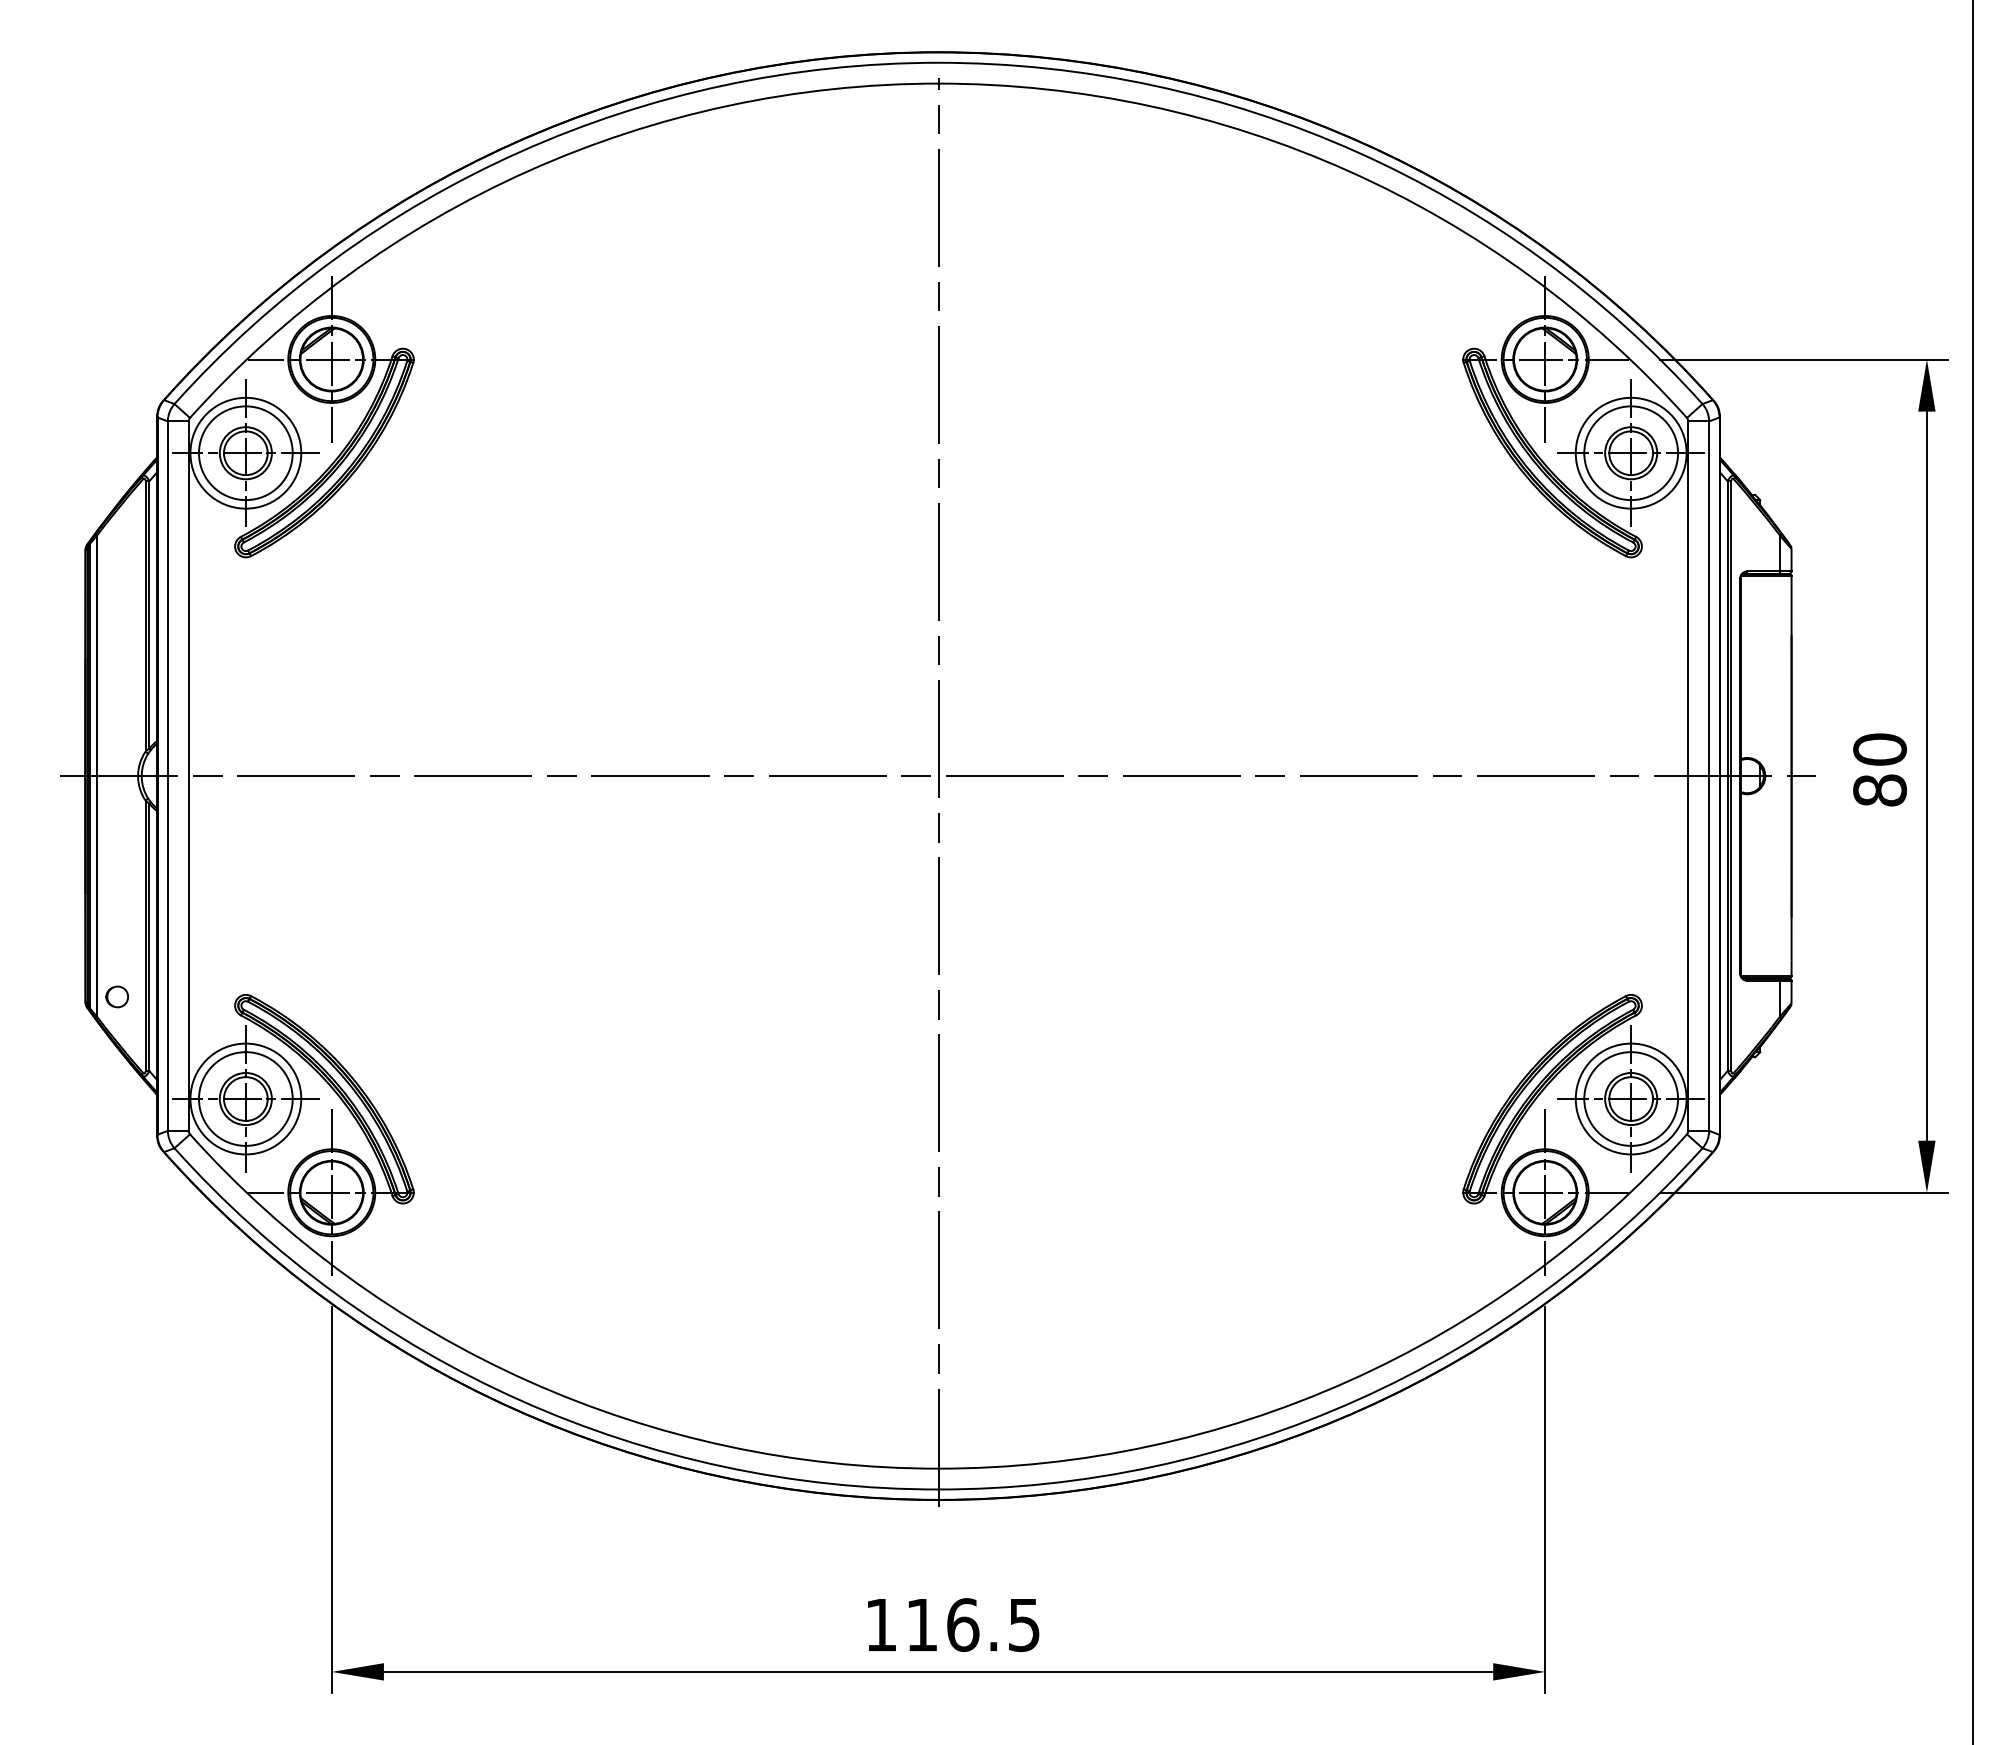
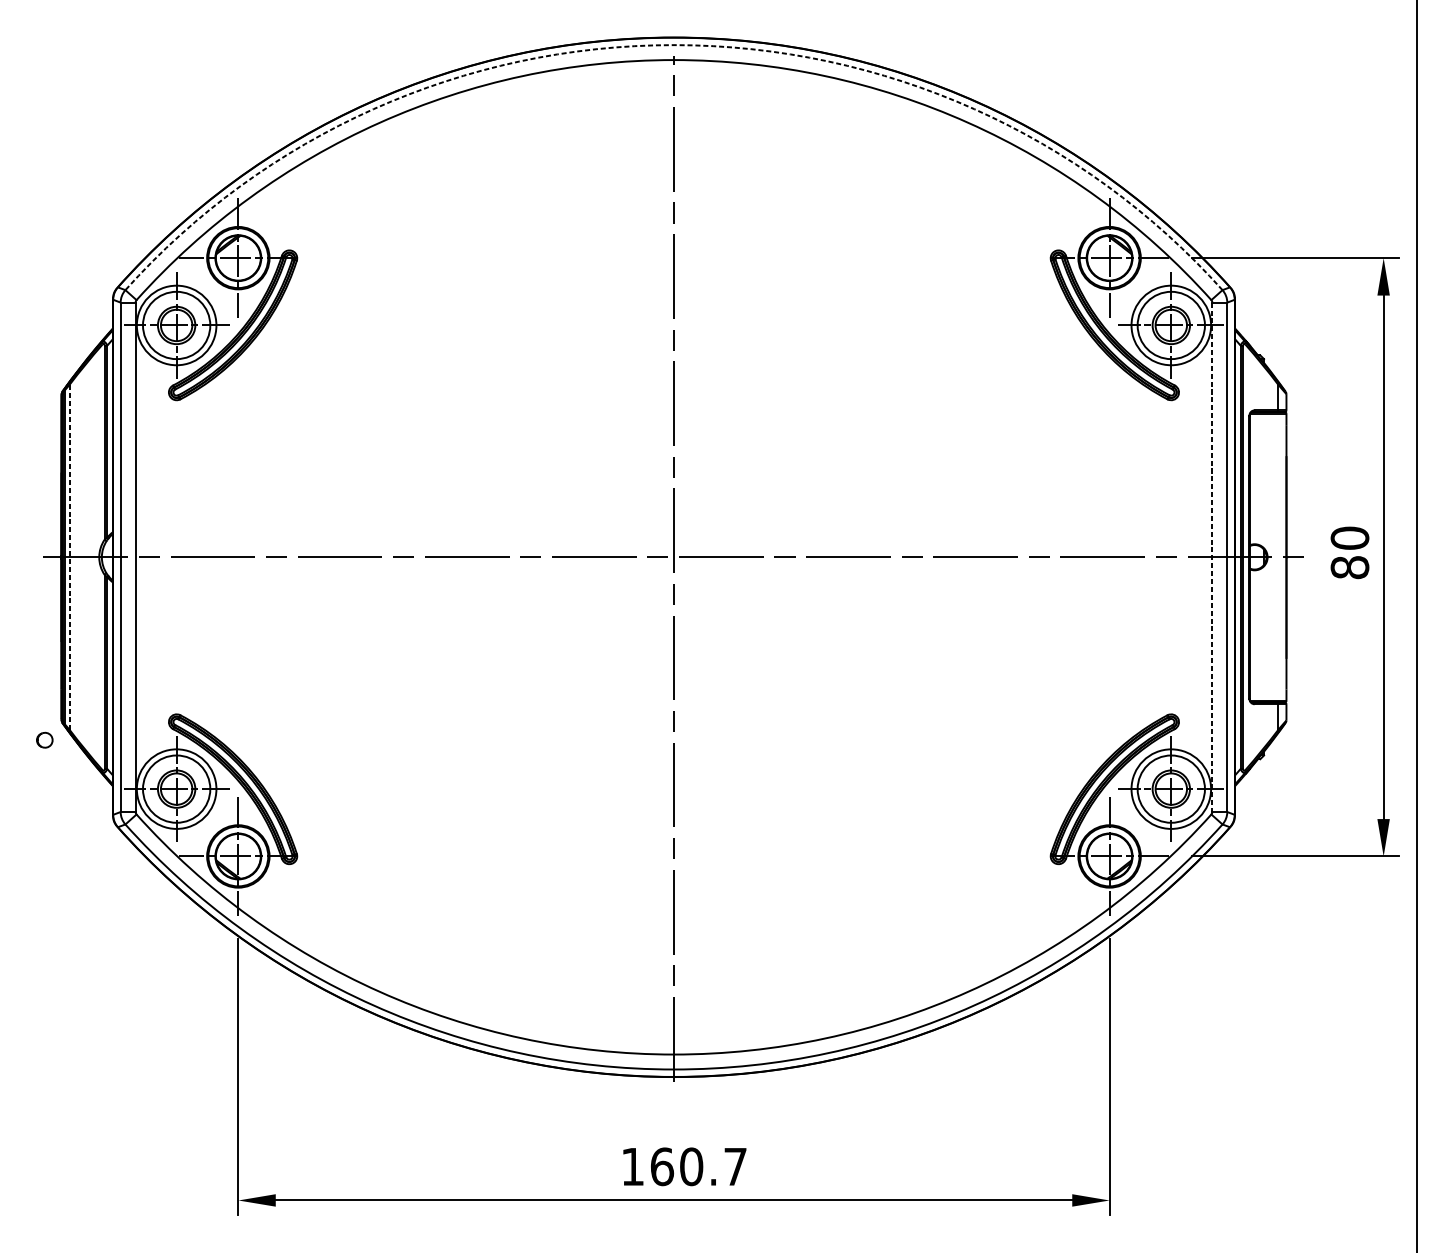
arc: (938, 62) -> (673, 44), solid -> dashed
line: (96, 775) -> (69, 556), solid -> dashed
line: (1688, 776) -> (1212, 557), solid -> dashed
part: (116, 996) -> (44, 739), moved
text: (972, 1624) -> (698, 1166), 116.5 -> 160.7

